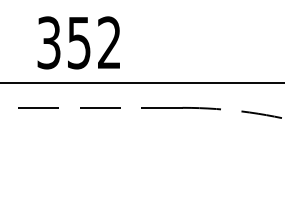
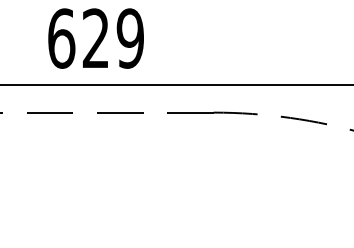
text: (78, 42) -> (95, 38), 352 -> 629

